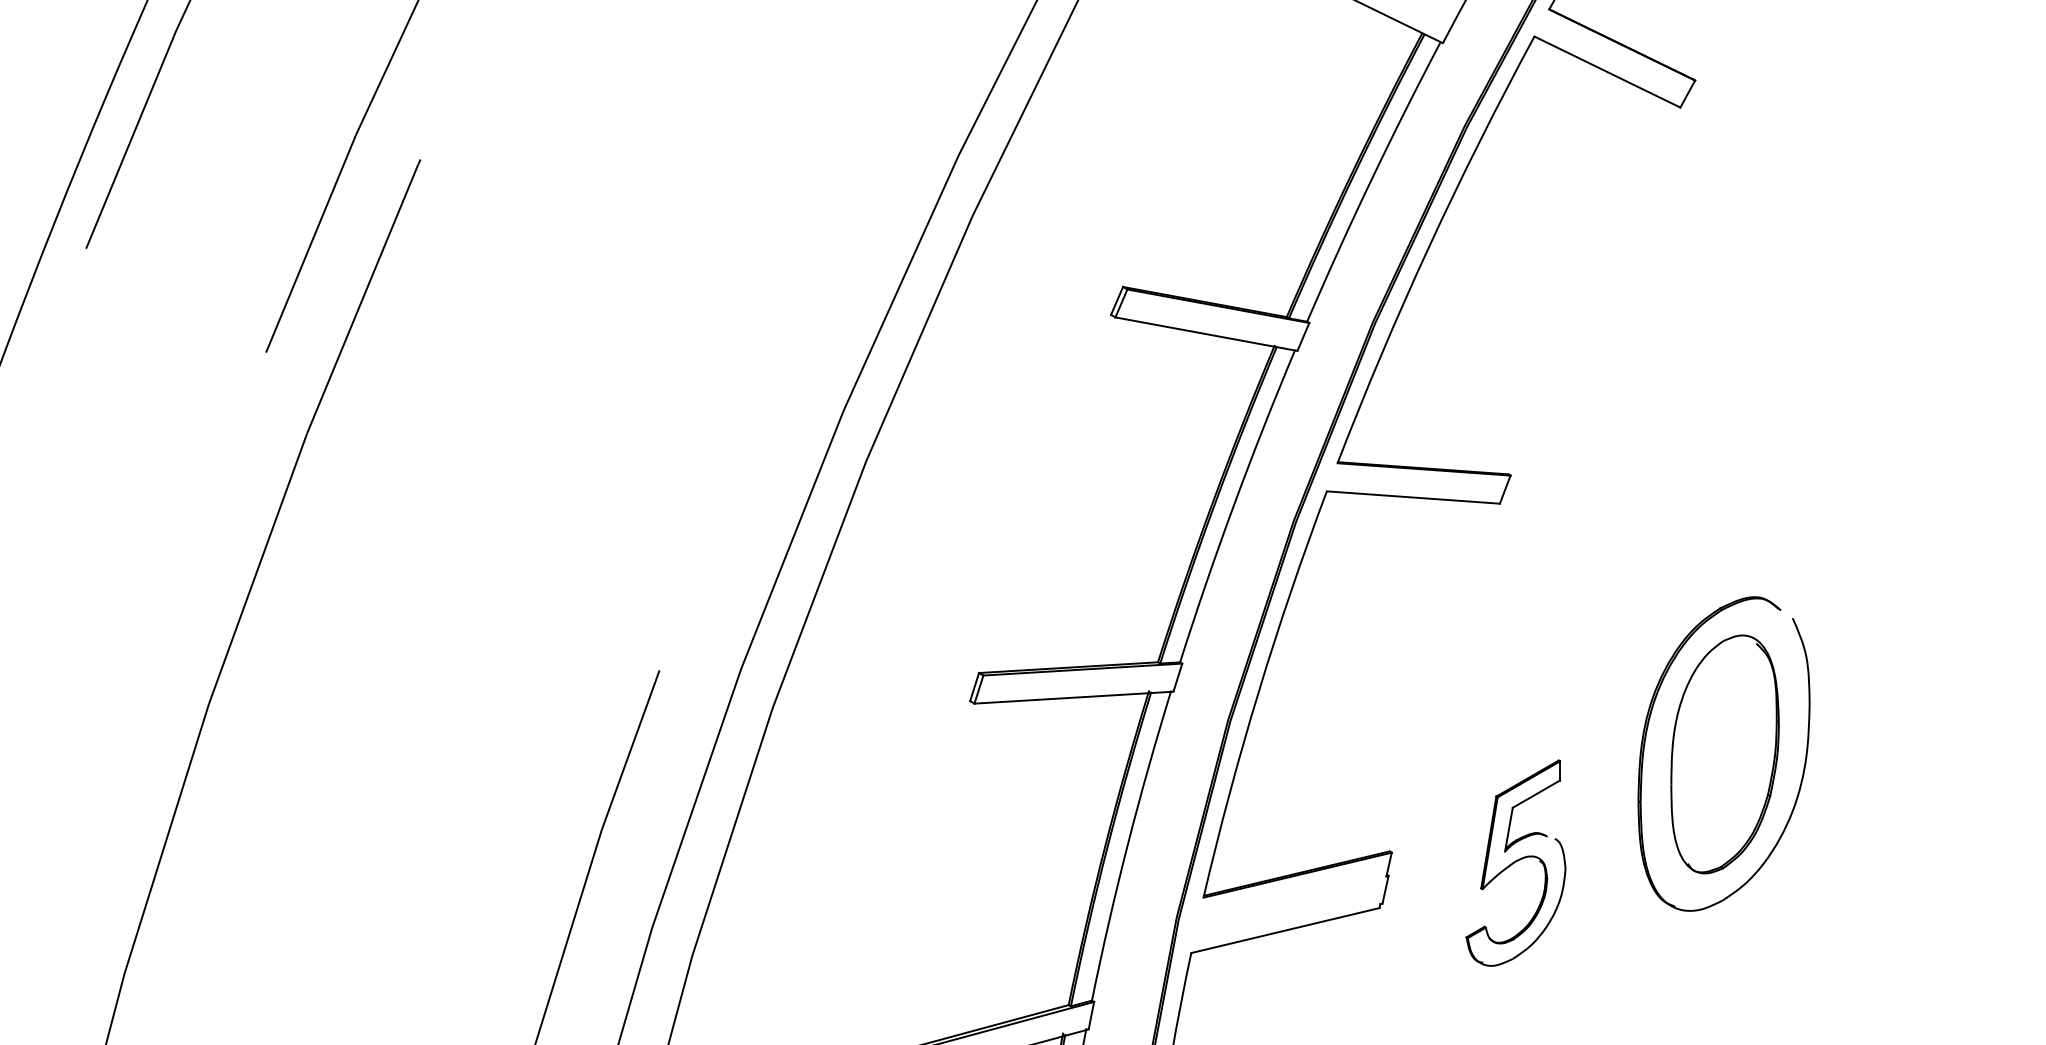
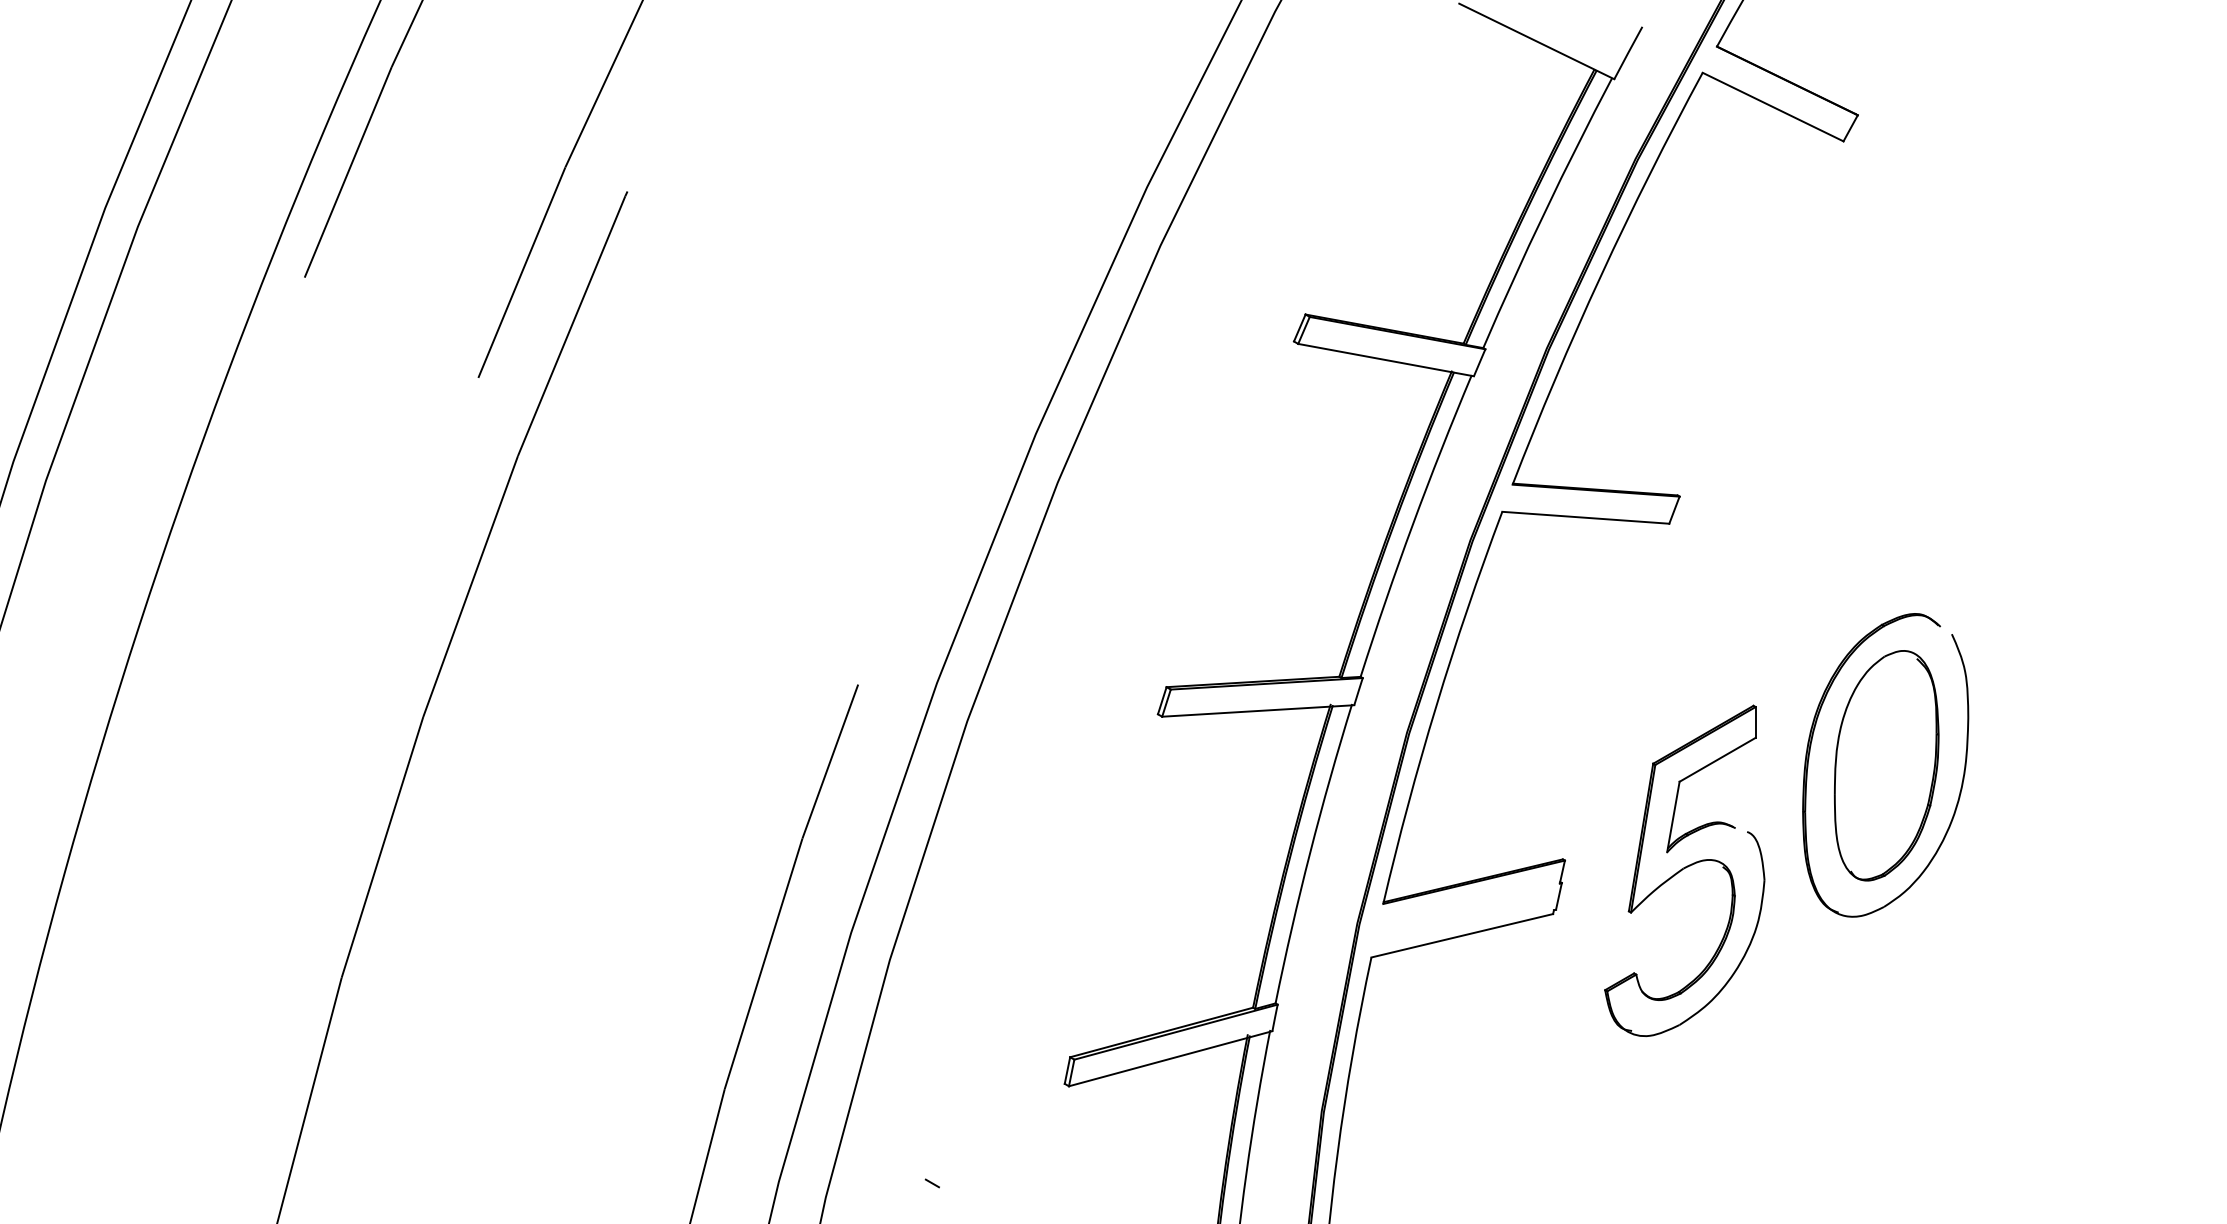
part: (1515, 862) -> (1684, 870), size x1.67

